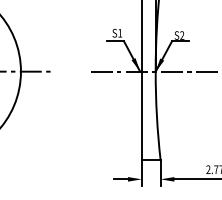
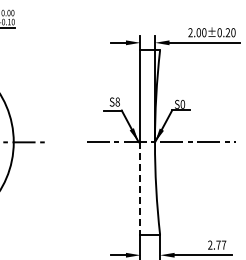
text: (119, 32) -> (117, 101), S1 -> S8
text: (181, 35) -> (182, 104), S2 -> S0
line: (141, 116) -> (140, 189), solid -> dashed

